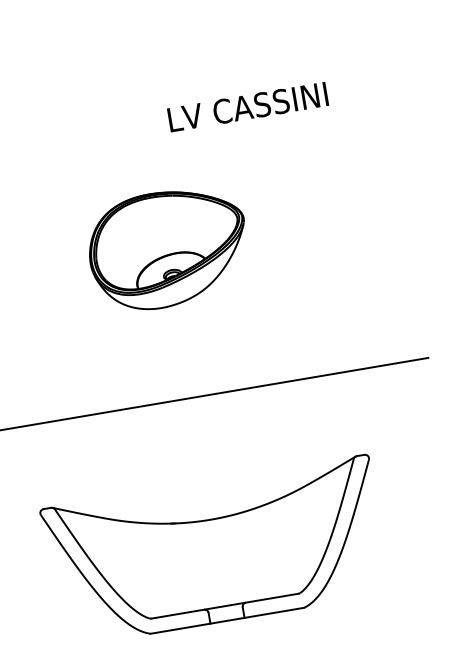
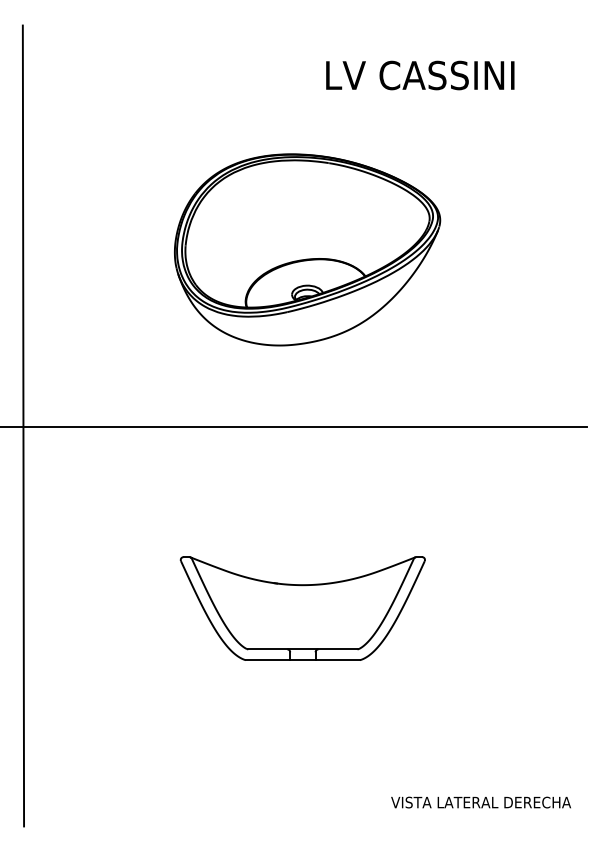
text: (248, 107) -> (420, 75), moved
part: (168, 248) -> (307, 249), size x1.43
part: (215, 551) -> (302, 608), size x0.62

